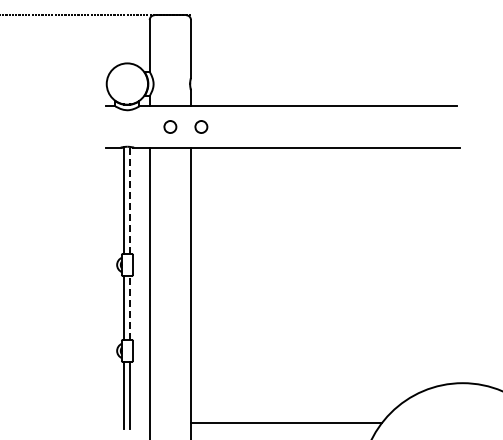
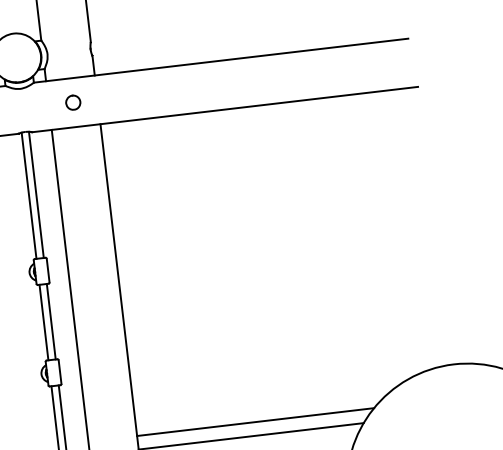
part: (201, 126) -> (109, 97), removed
line: (130, 199) -> (36, 193), dashed -> solid
line: (130, 307) -> (51, 321), dashed -> solid
line: (291, 411) -> (255, 421), added

